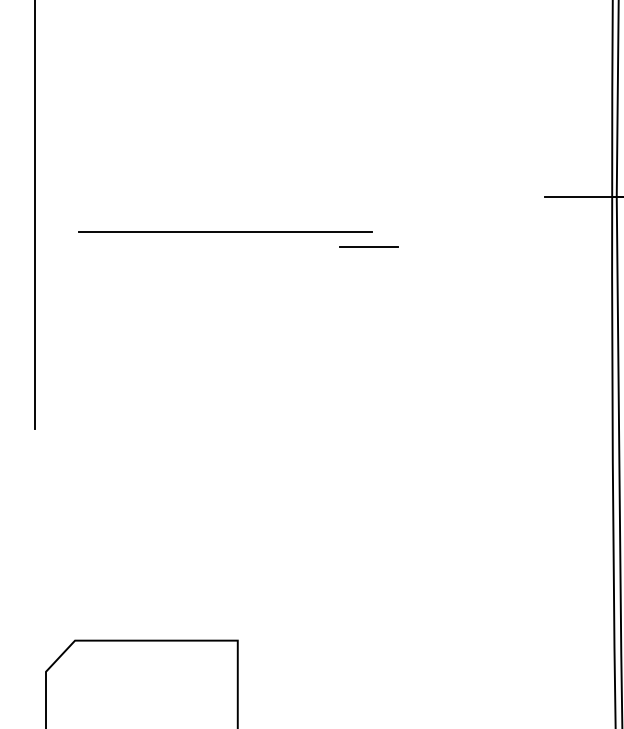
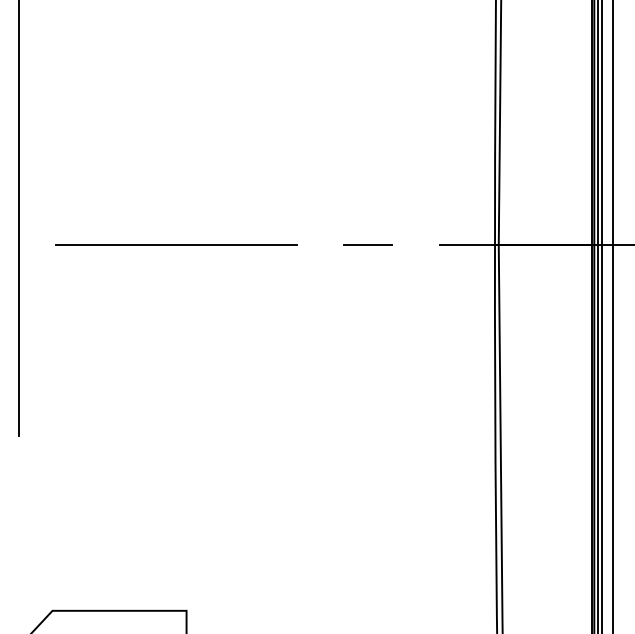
line: (225, 231) -> (176, 244), moved
line: (367, 245) -> (367, 244), moved

